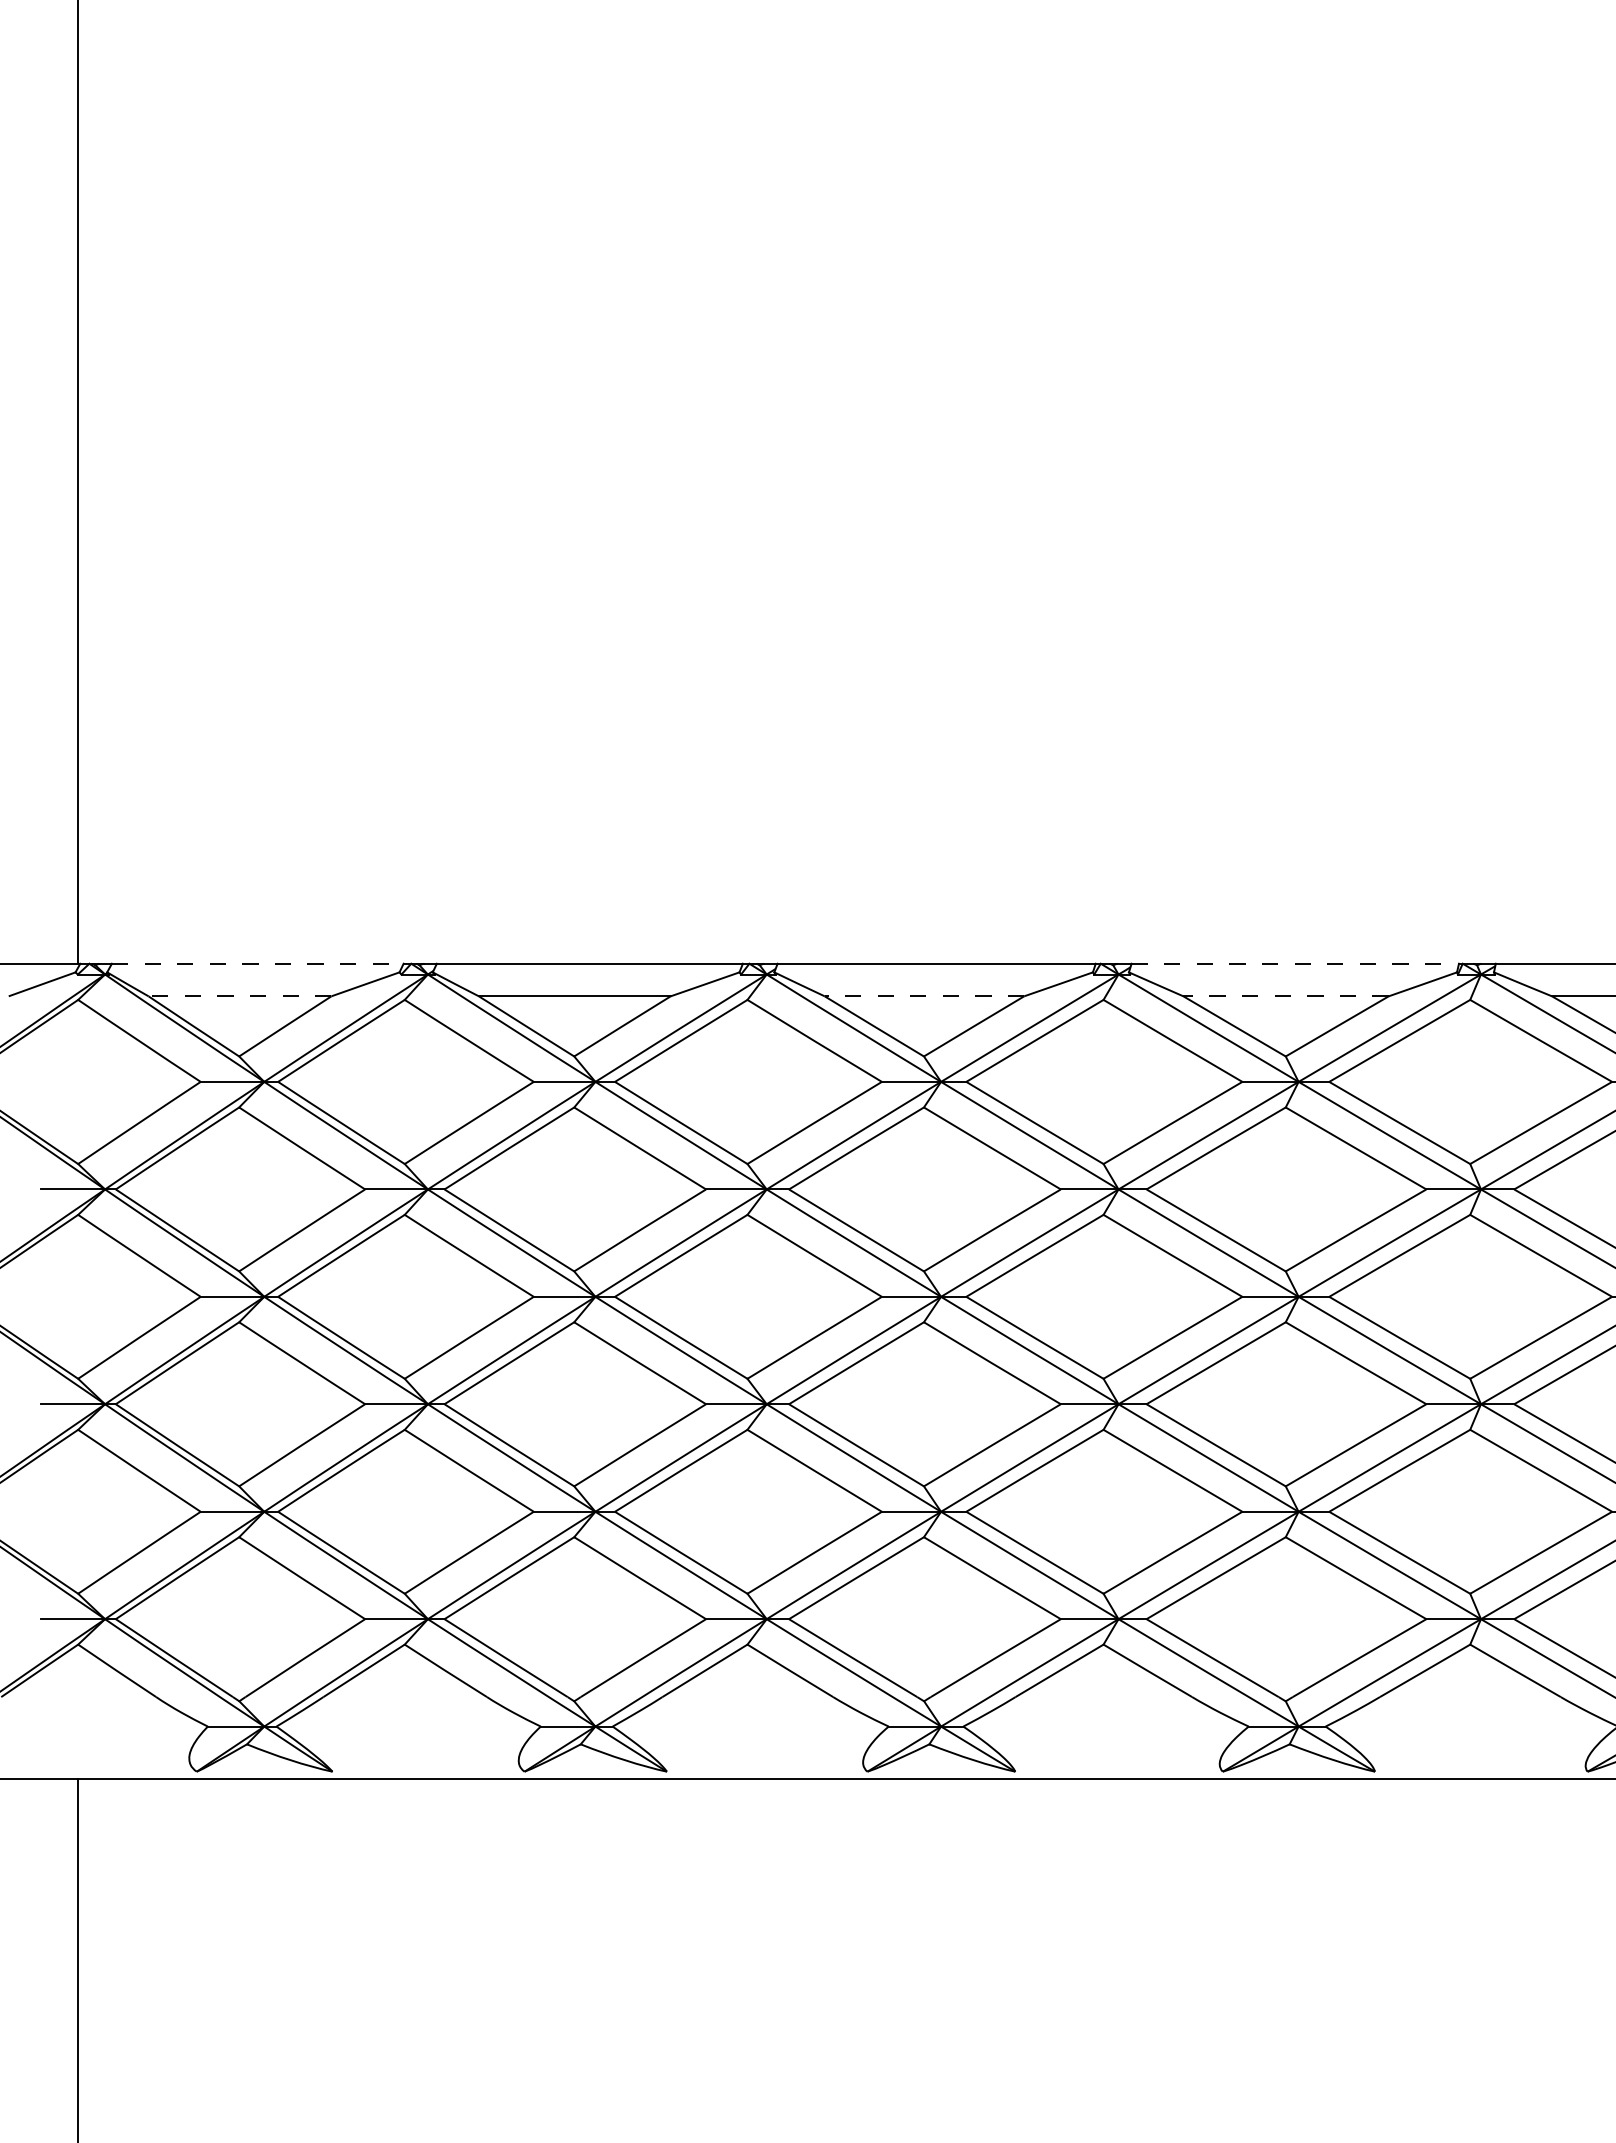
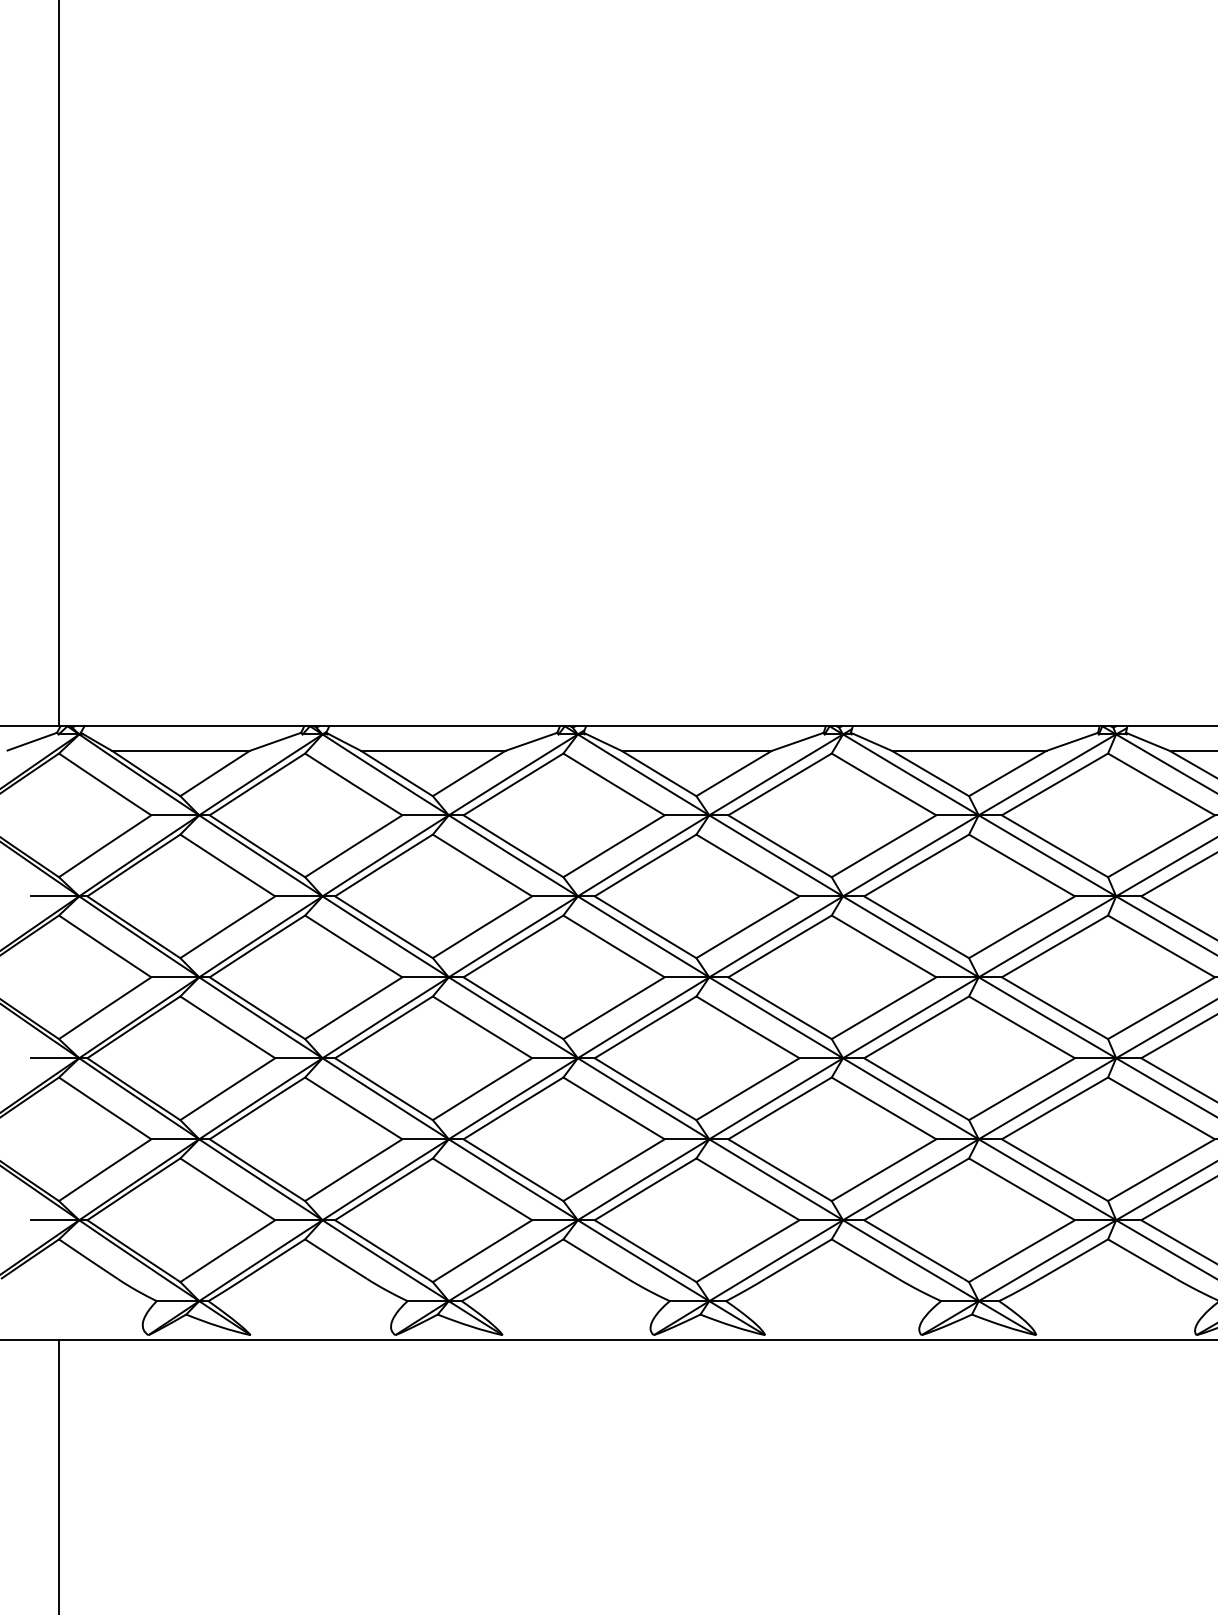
line: (257, 963) -> (194, 726), dashed -> solid
line: (1295, 963) -> (976, 726), dashed -> solid
line: (239, 996) -> (180, 750), dashed -> solid
line: (924, 996) -> (696, 750), dashed -> solid
line: (1286, 996) -> (969, 750), dashed -> solid

